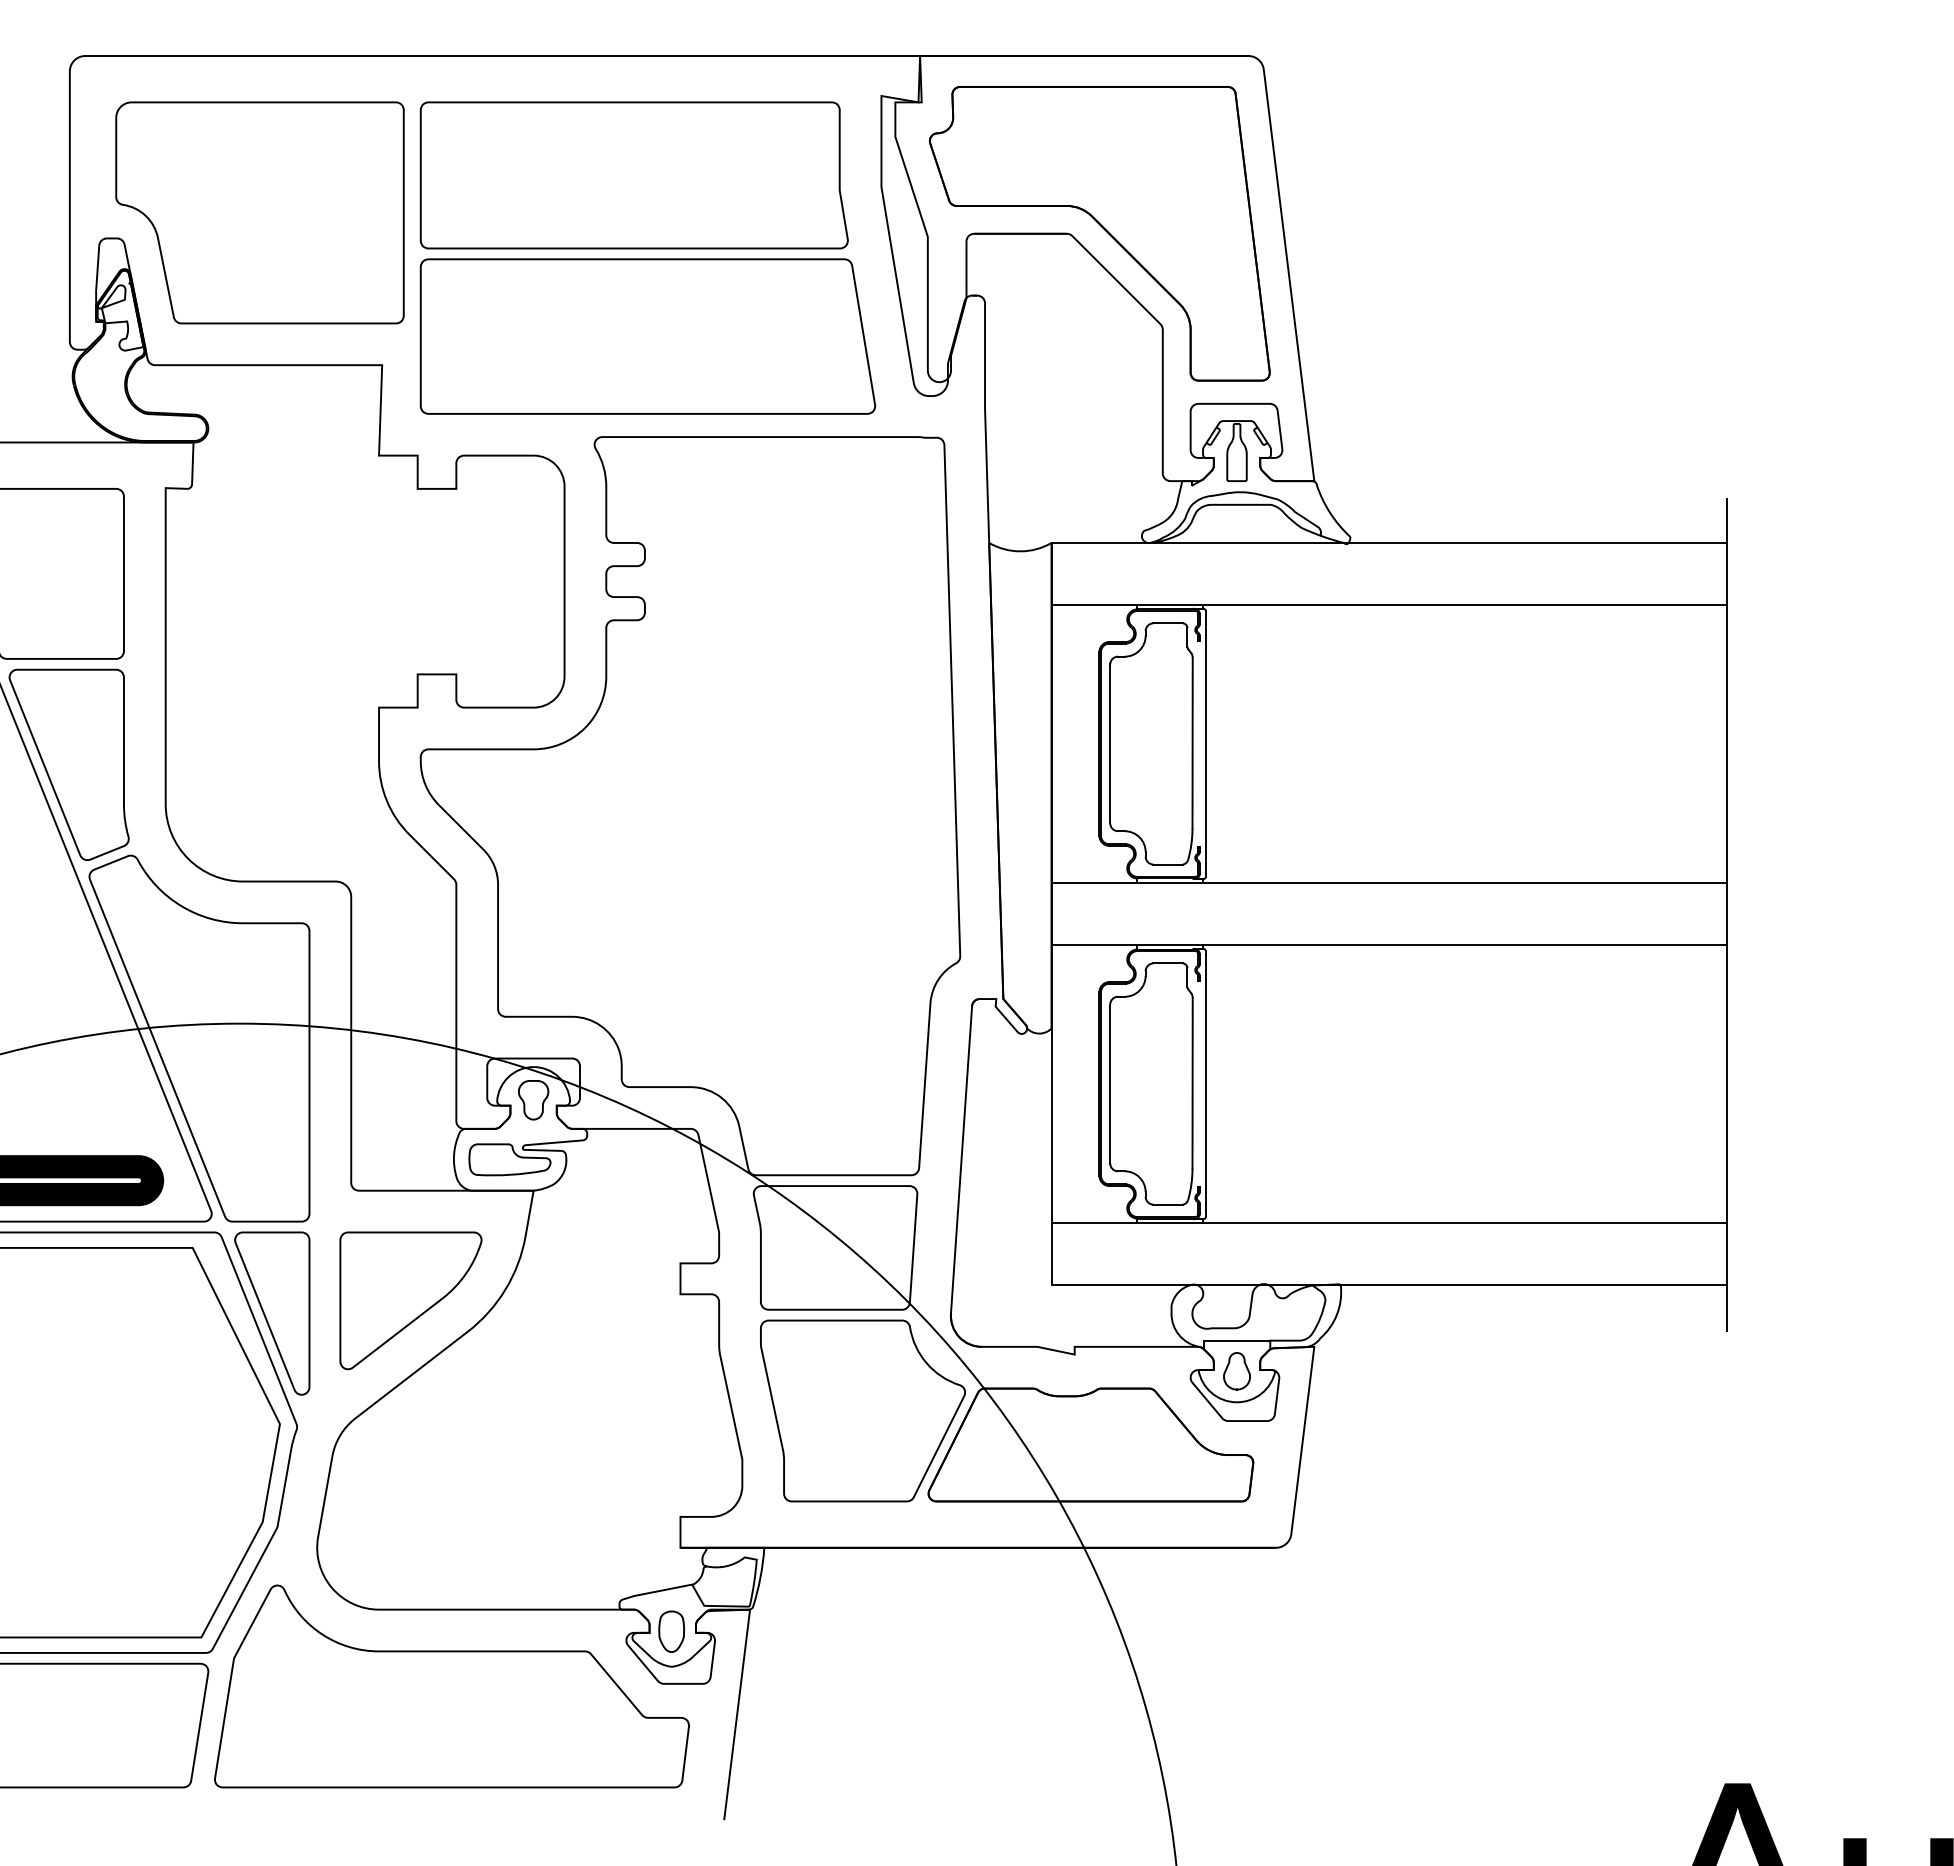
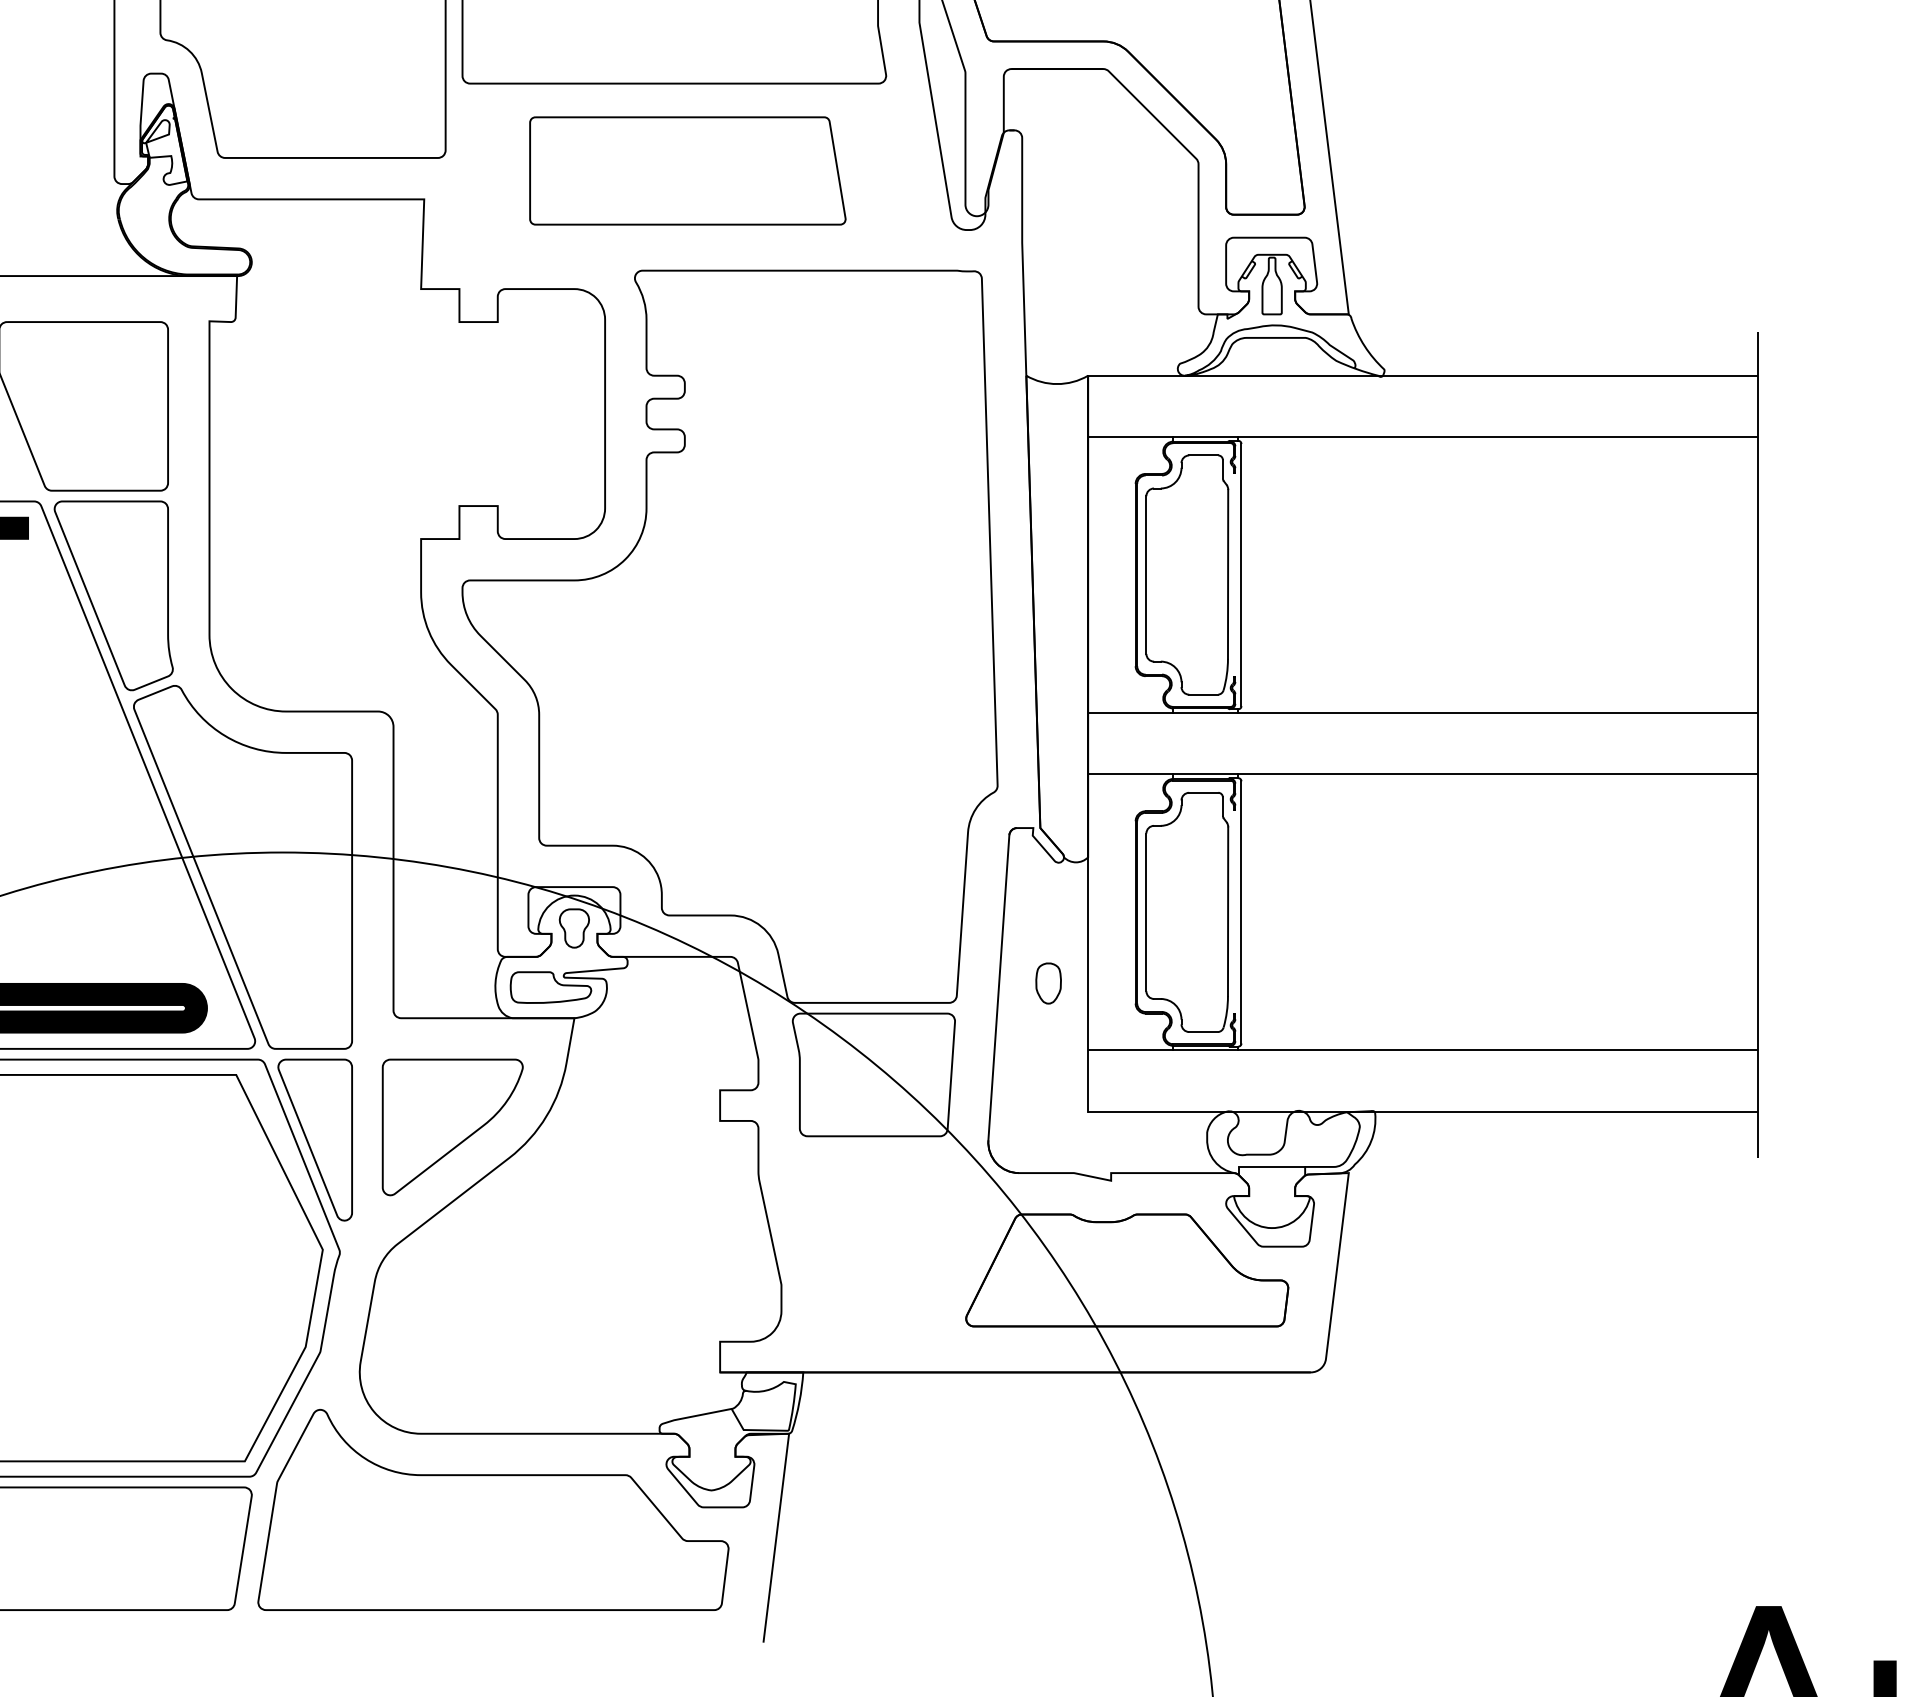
part: (647, 336) -> (687, 170), size x0.7
part: (1236, 1371) -> (1271, 1197), removed
part: (862, 1410) -> (900, 1236), removed
part: (671, 1631) -> (1048, 983), moved

